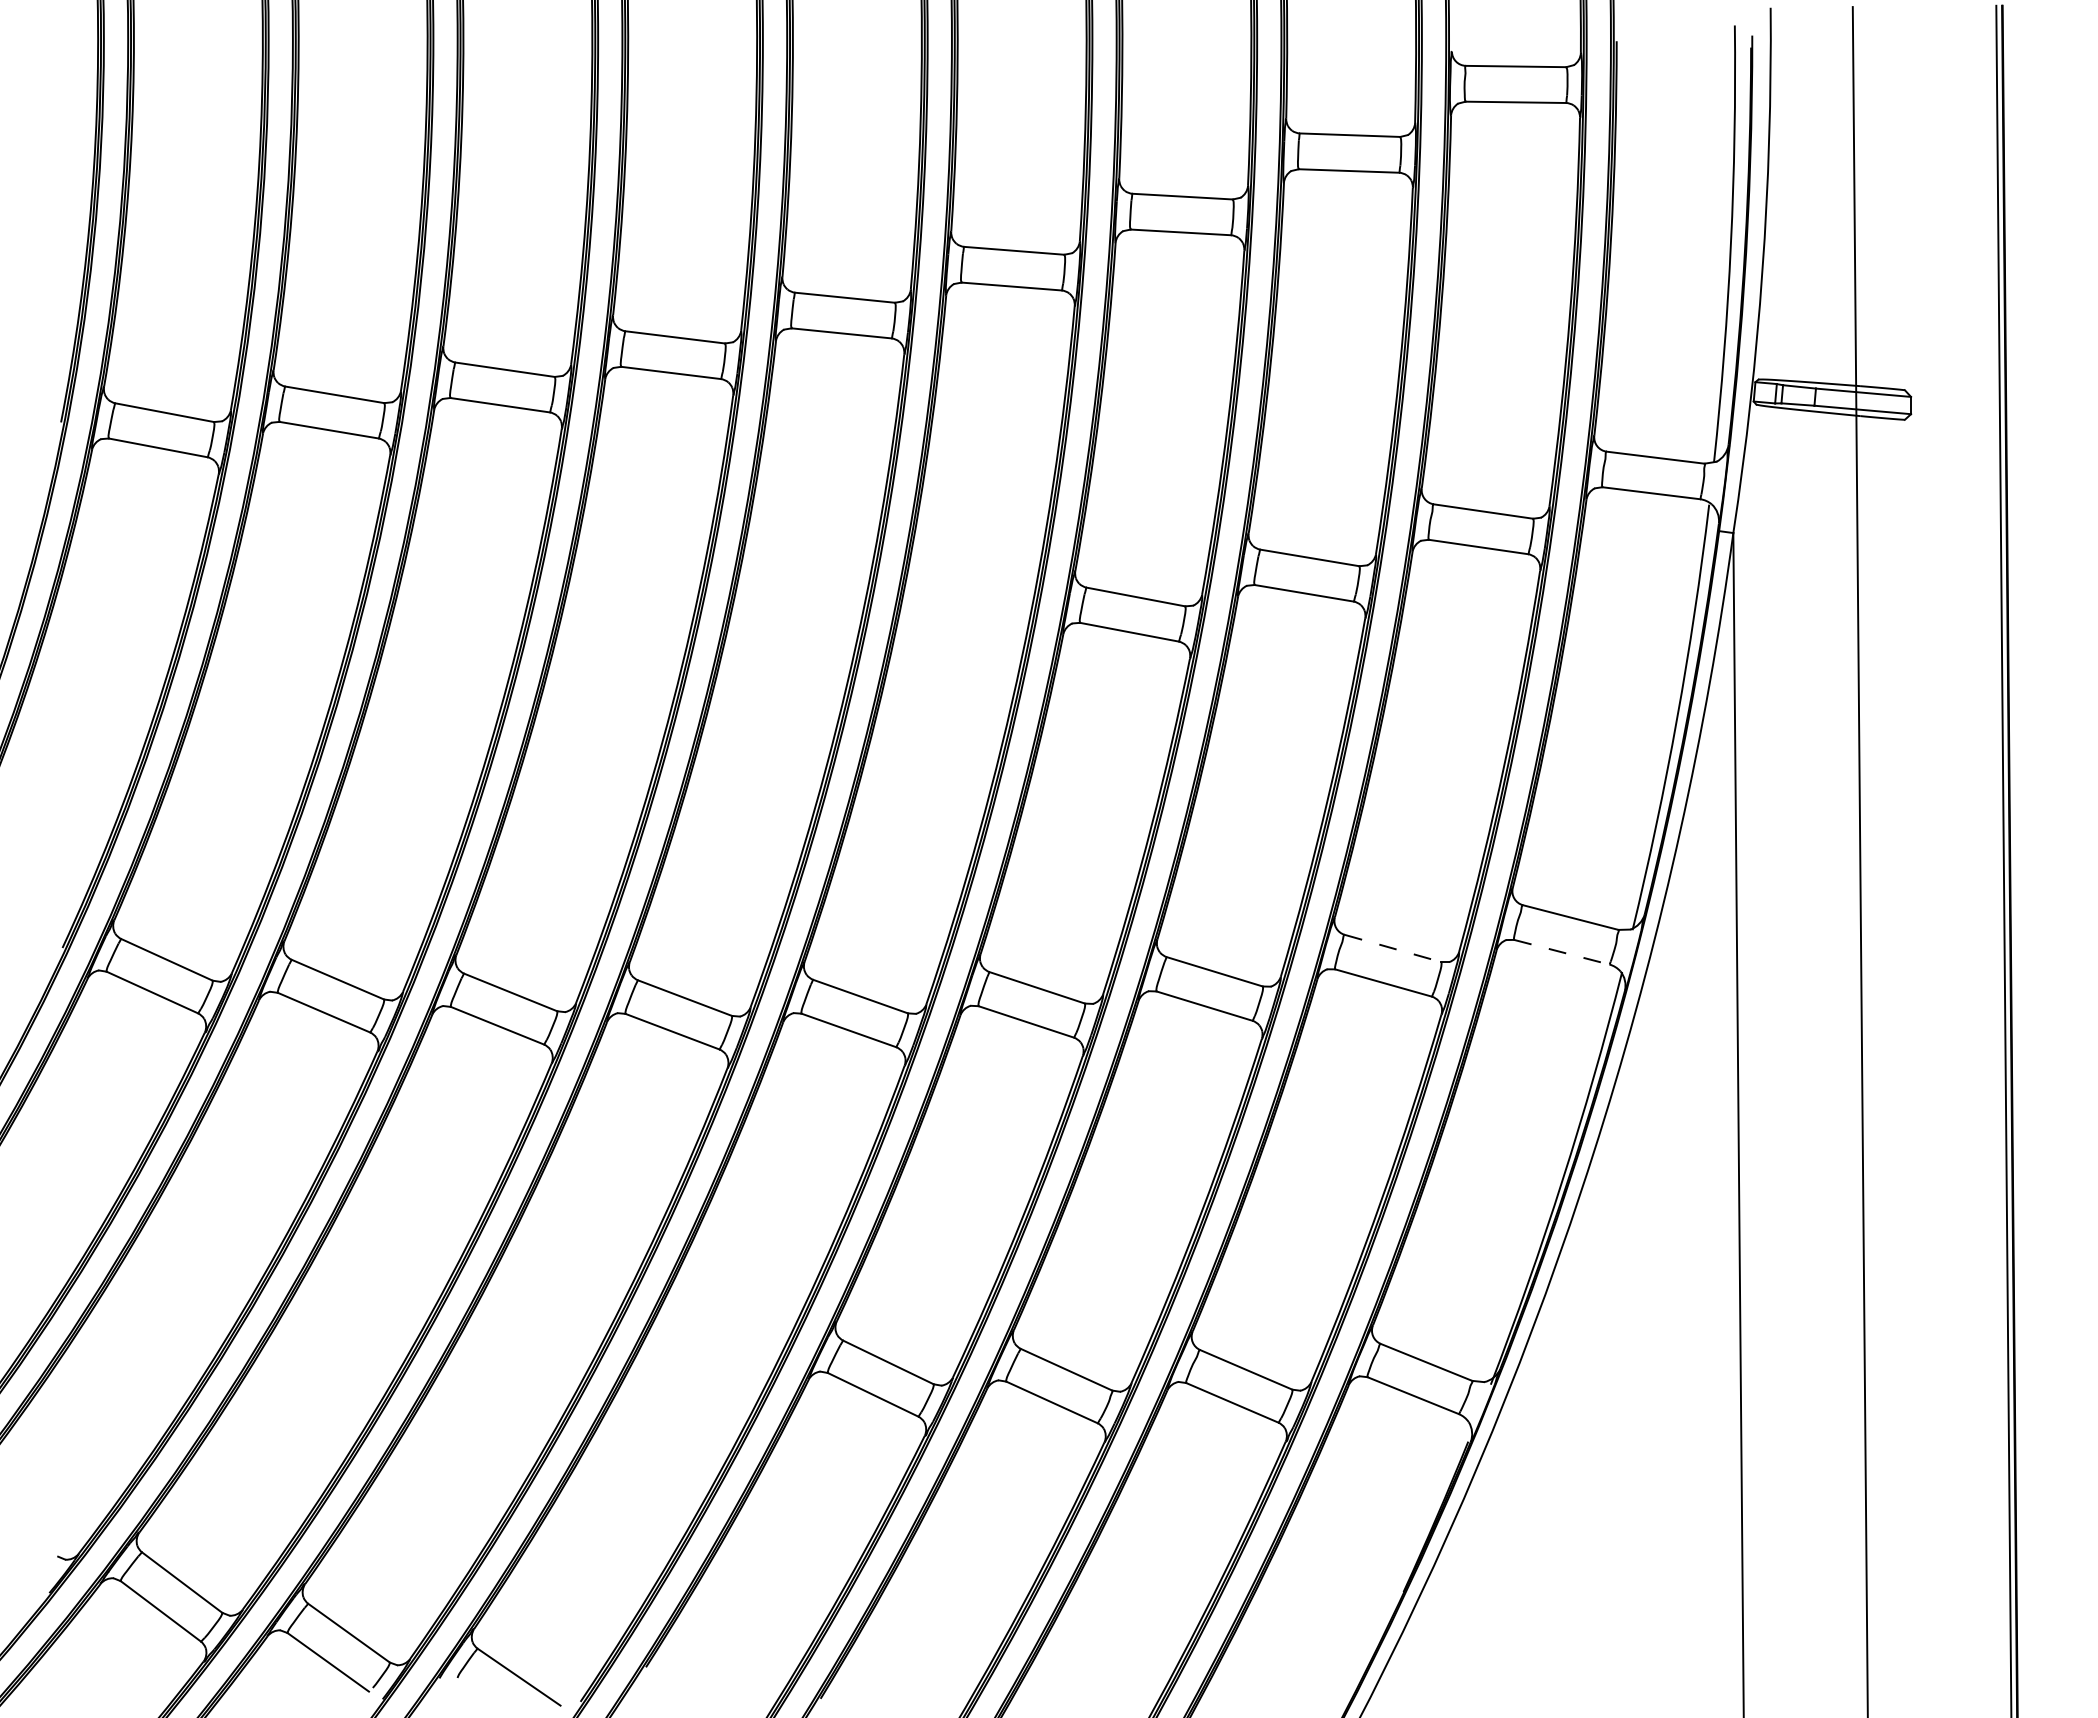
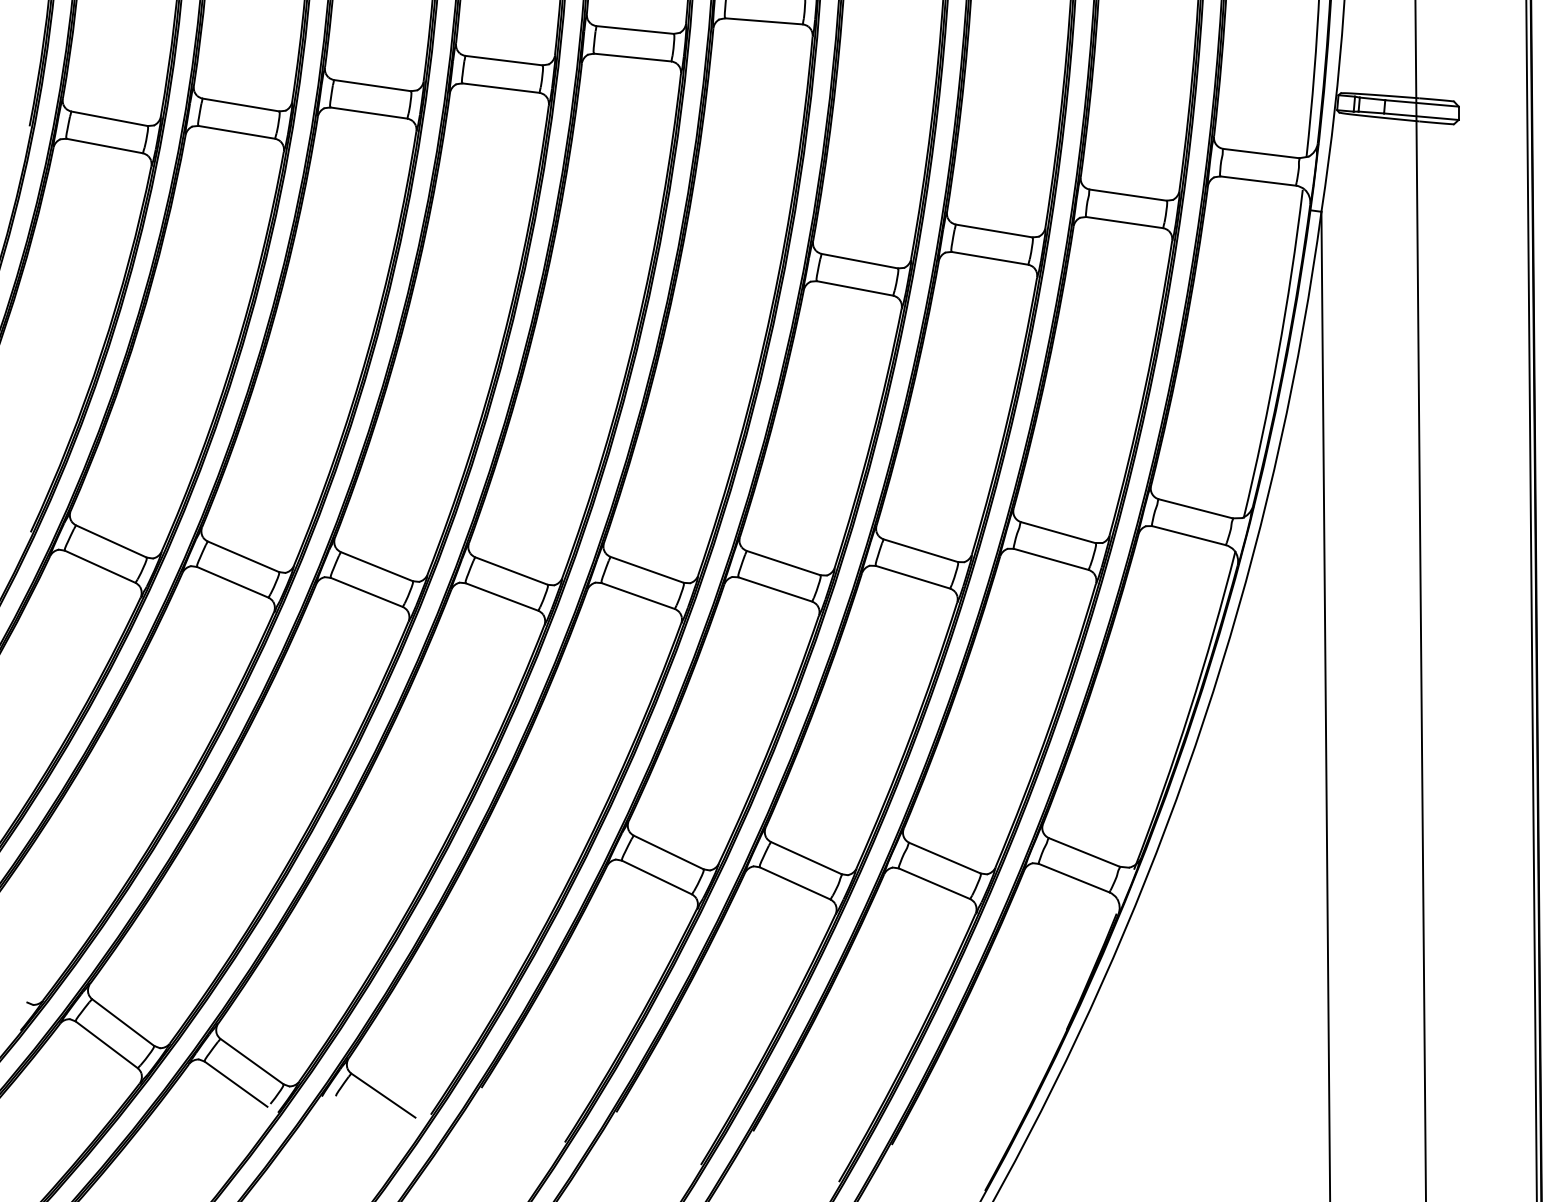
line: (1393, 948) -> (1058, 532), dashed -> solid
line: (1562, 952) -> (1189, 535), dashed -> solid

